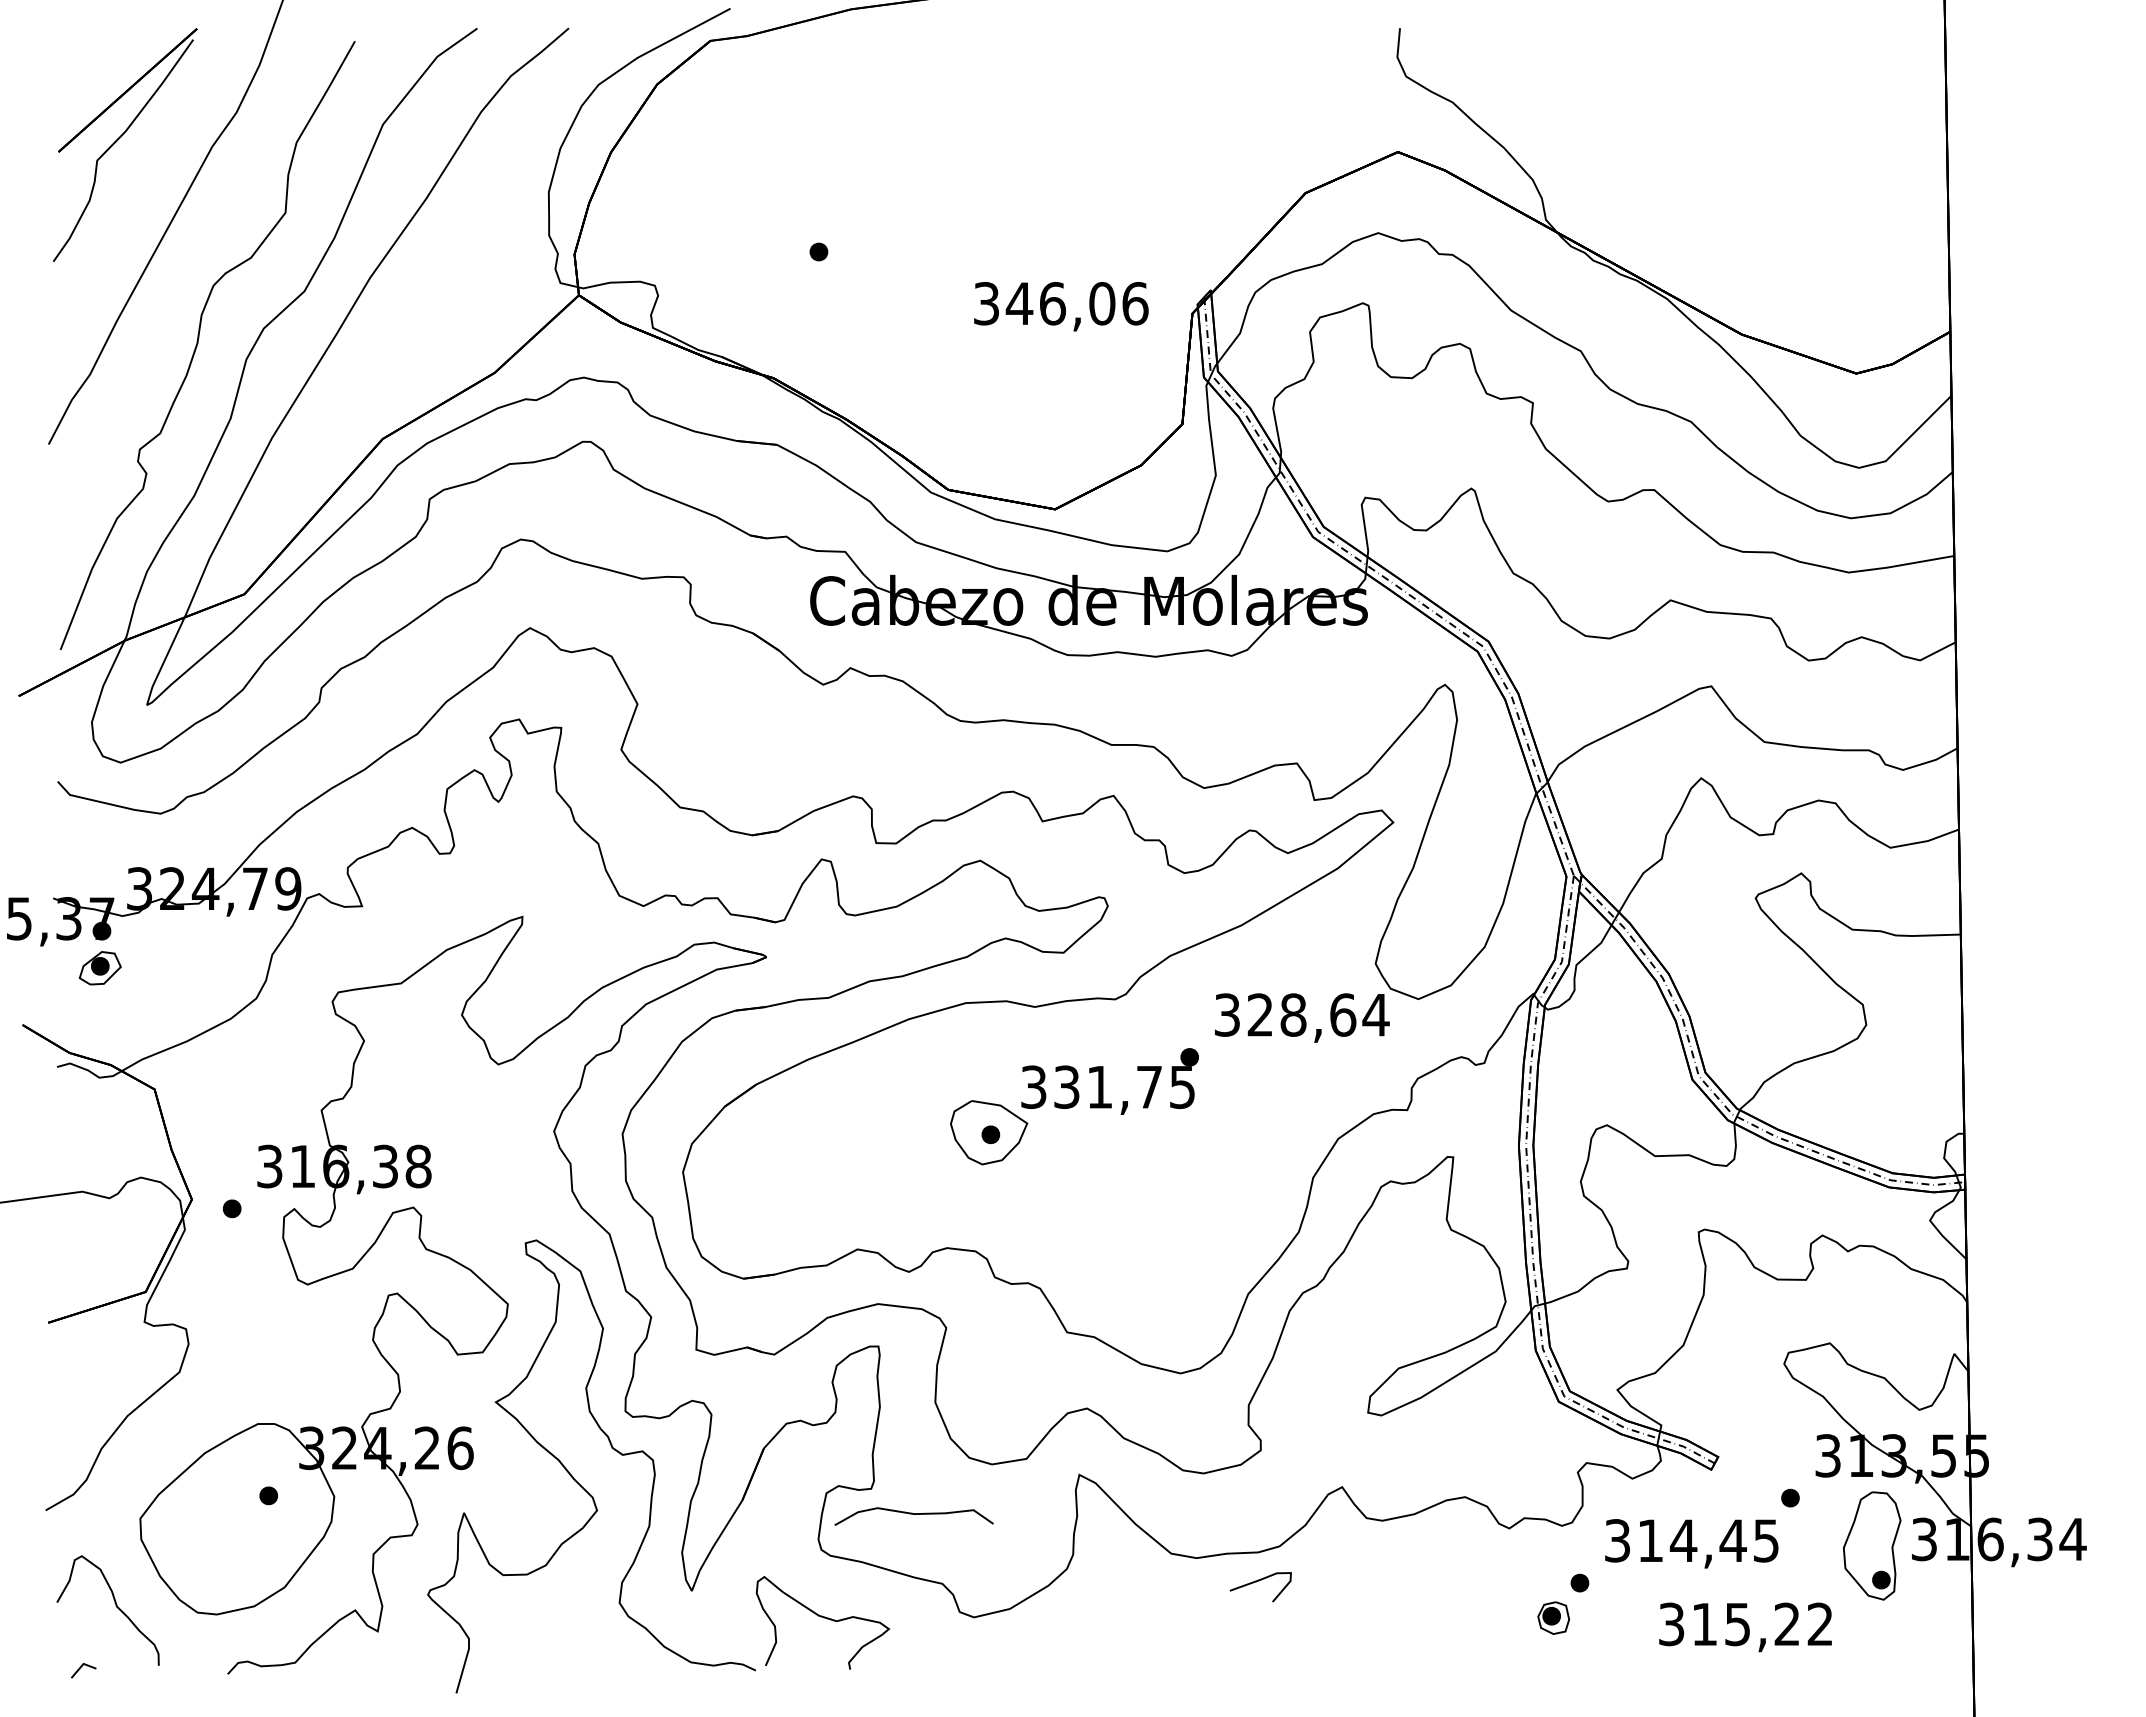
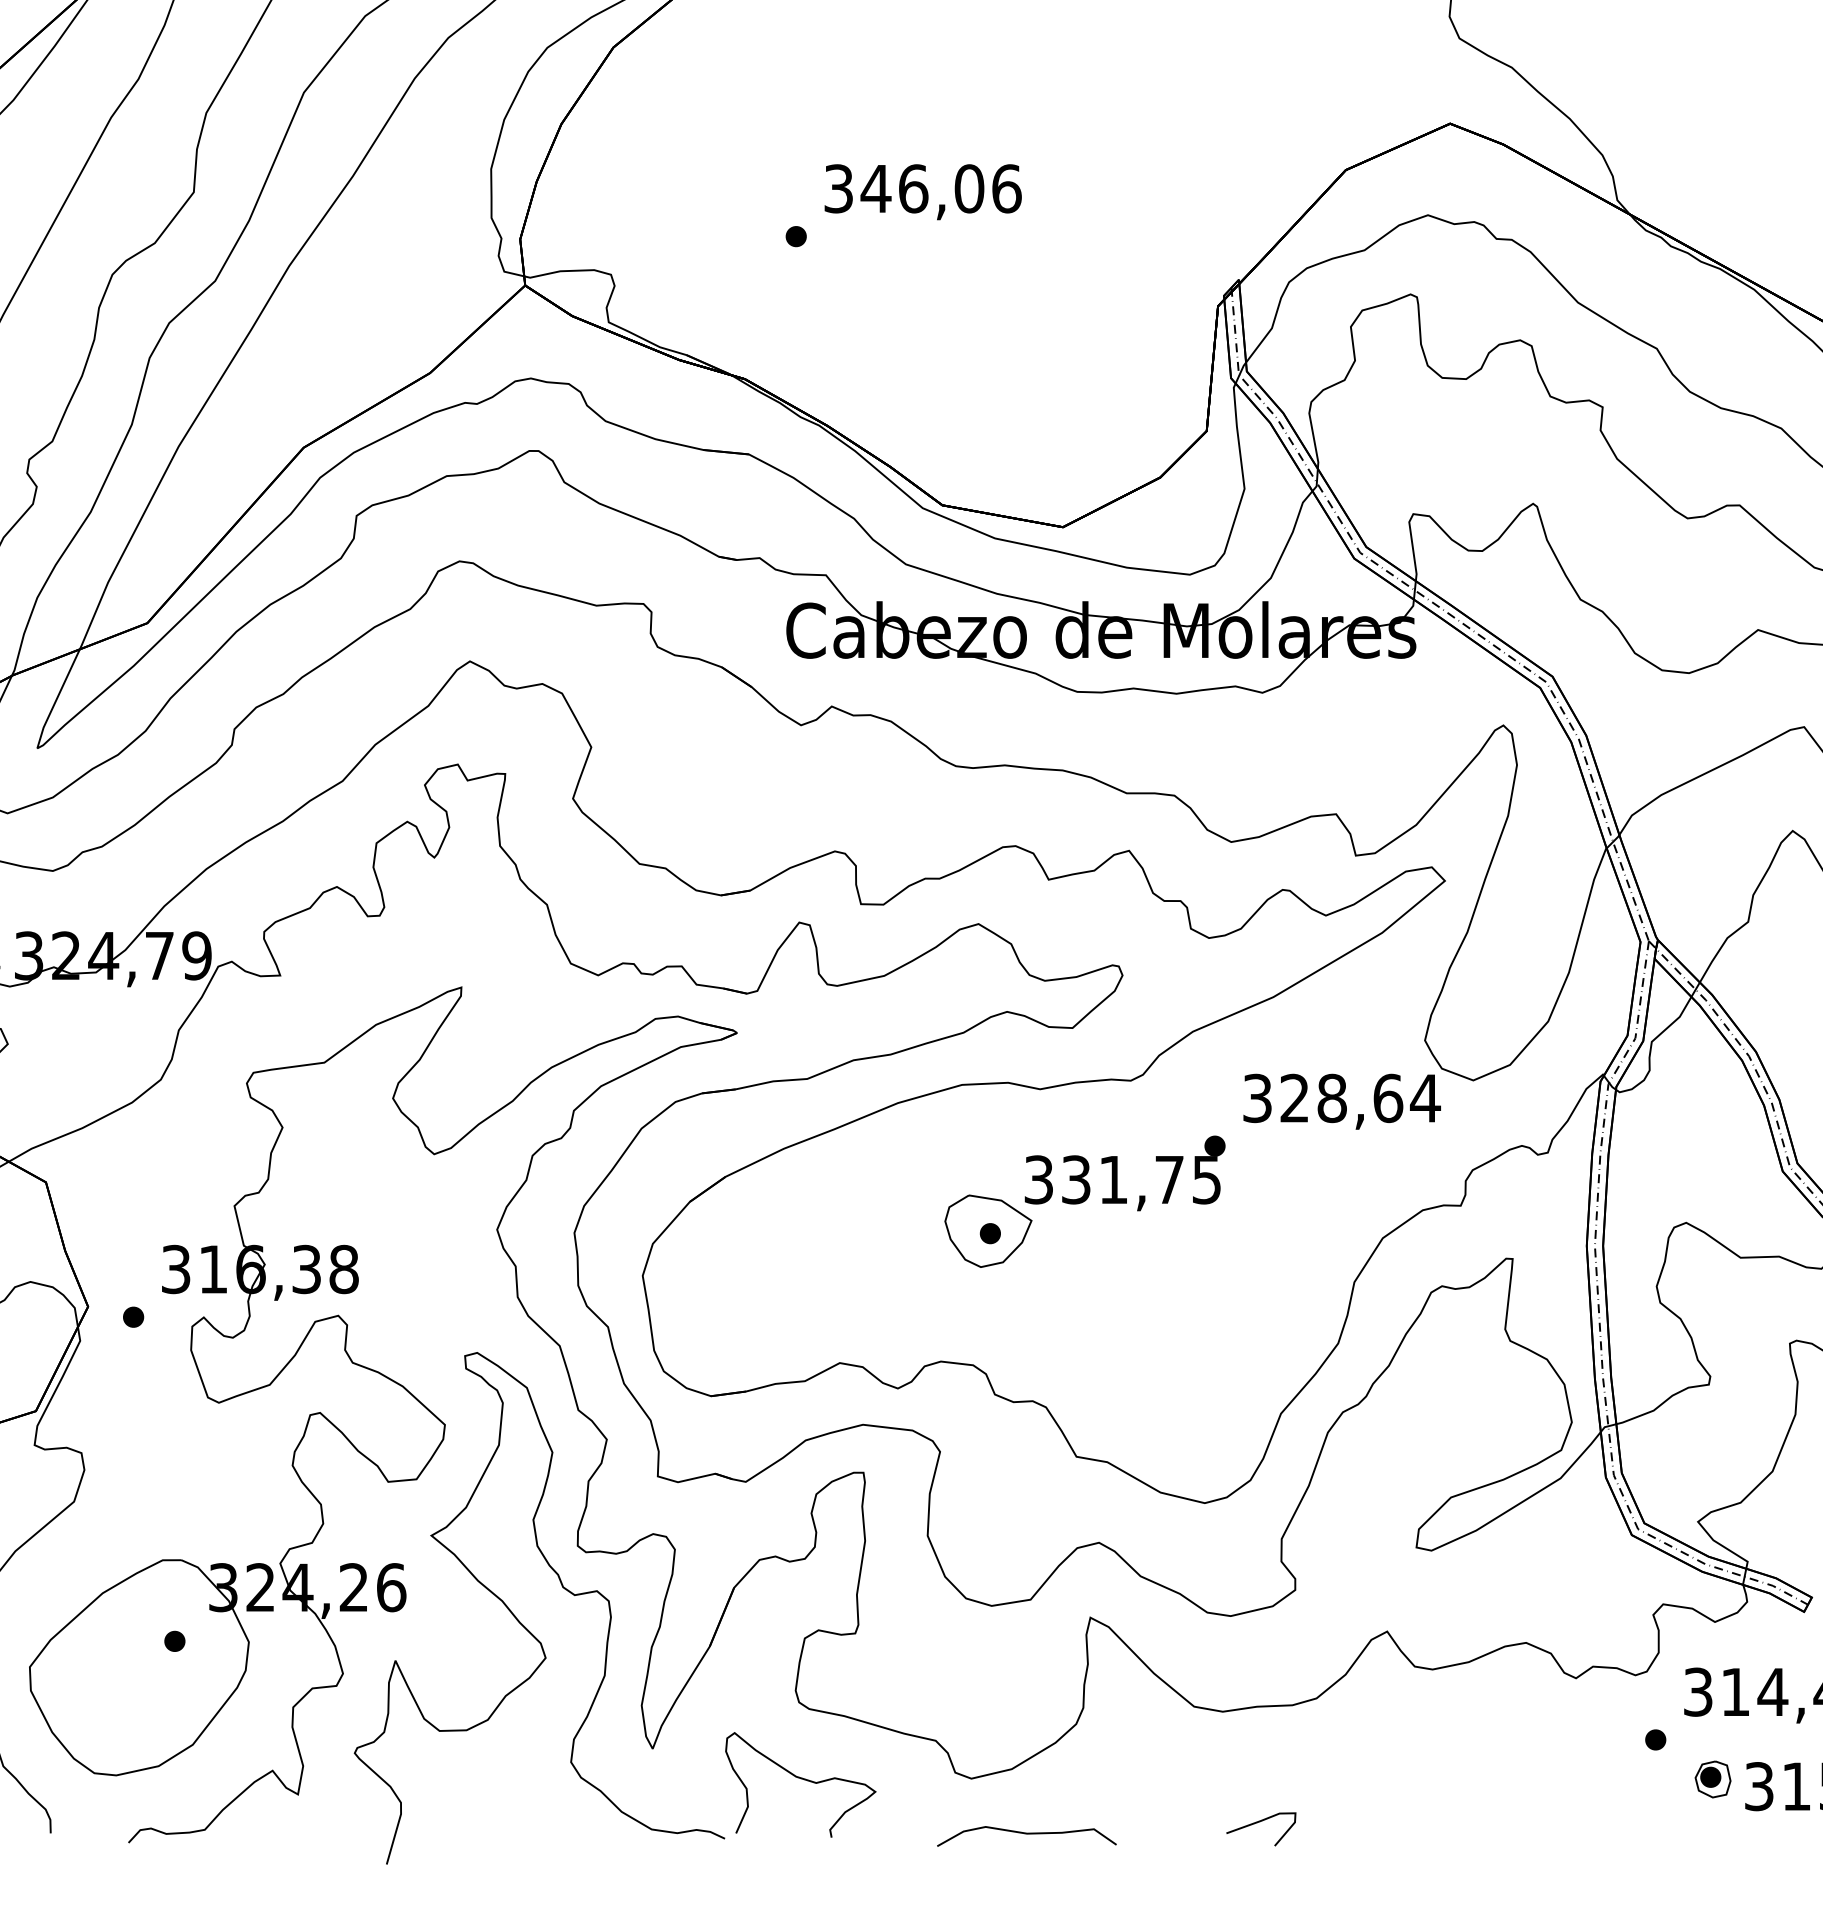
text: (1061, 306) -> (923, 191), moved
curve: (913, 1514) -> (1026, 1834), moved
curve: (1259, 1581) -> (1259, 1822), moved
part: (1553, 1617) -> (1712, 1778), moved

